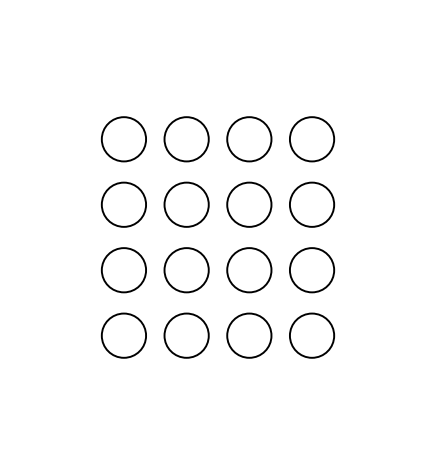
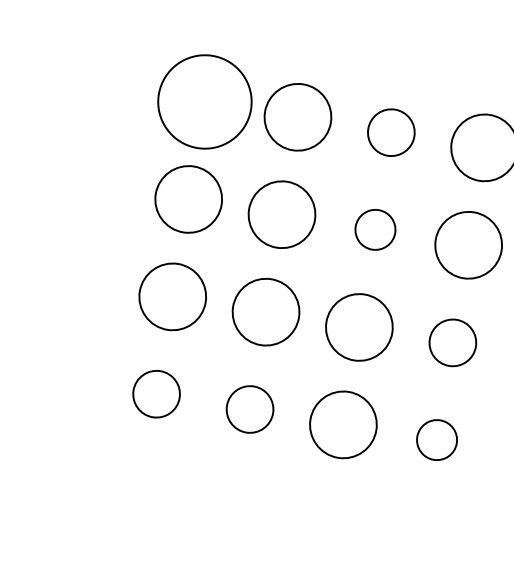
part: (123, 139) -> (203, 102), size x1.4
part: (249, 139) -> (391, 132), size x0.7
part: (249, 204) -> (375, 229), size x0.6
part: (312, 270) -> (453, 343), size x0.7
part: (123, 335) -> (156, 393), size x0.7
part: (186, 335) -> (249, 409), size x0.7
part: (312, 335) -> (437, 439), size x0.6

